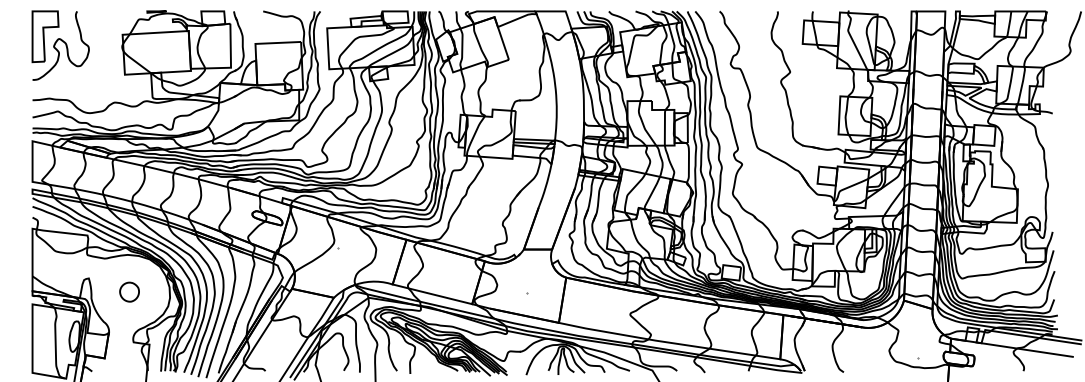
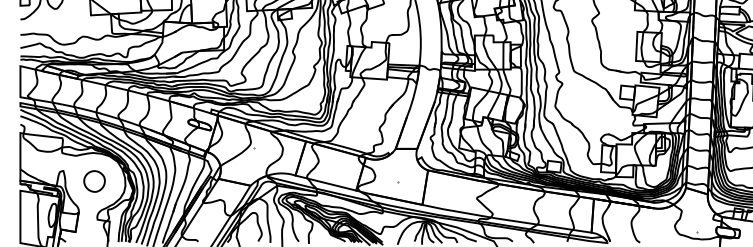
part: (129, 291) -> (94, 180), size x1.43

